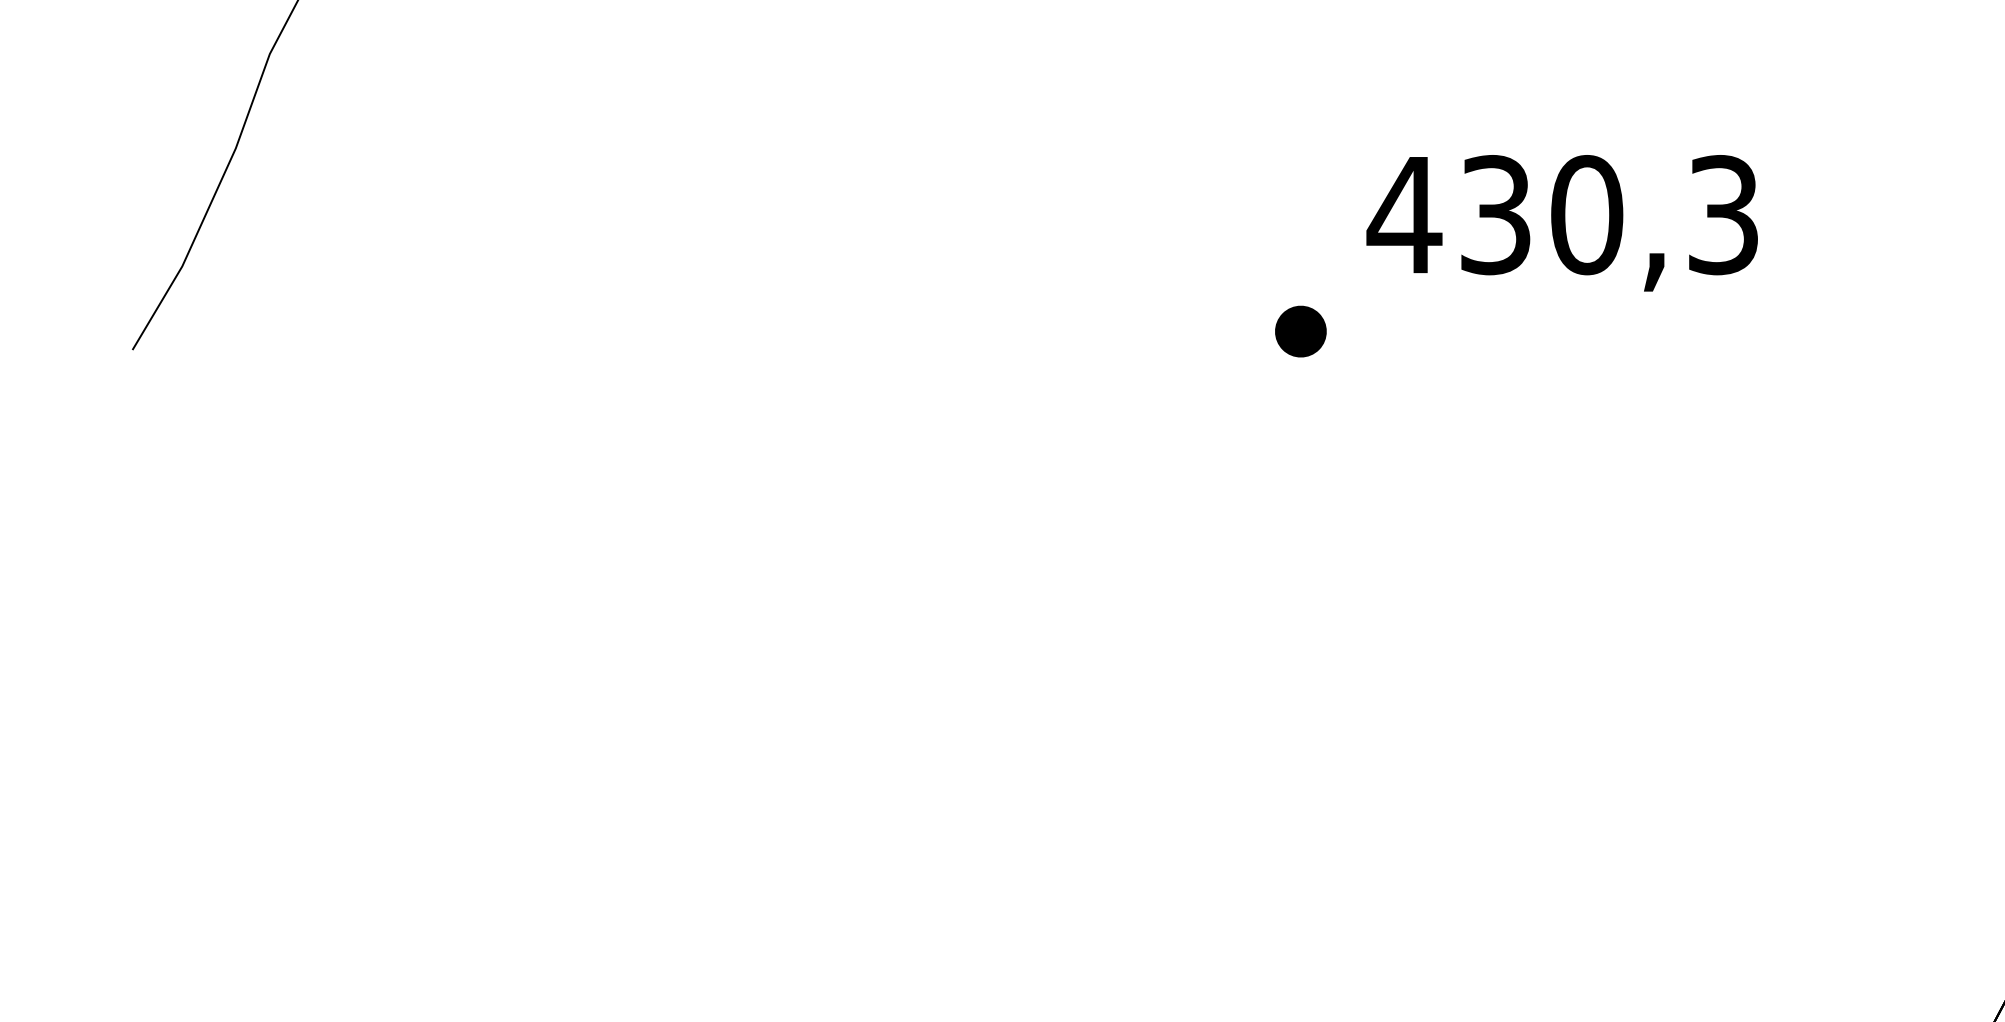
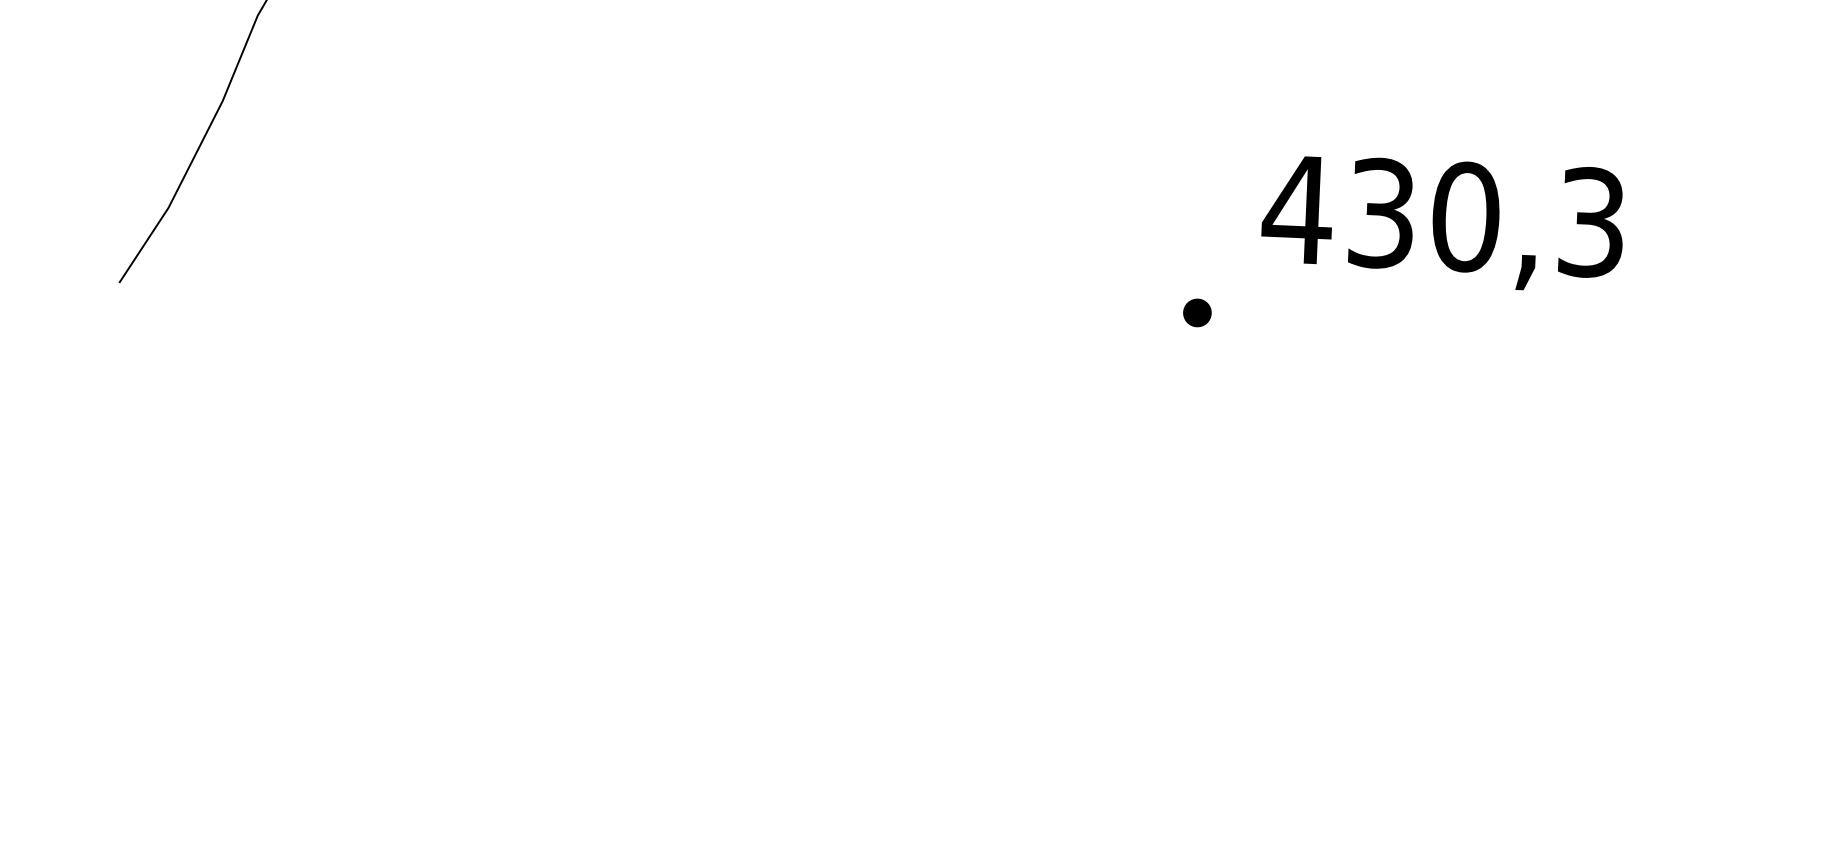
part: (1300, 331) -> (1197, 312), size x0.6

